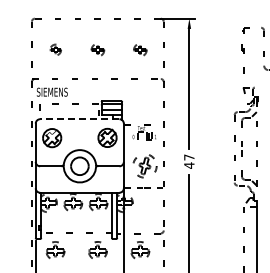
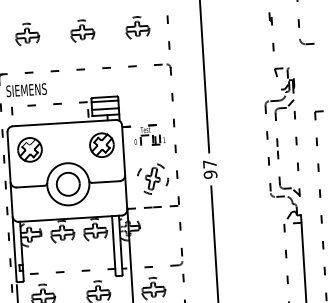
part: (55, 49) -> (27, 34), size x1.67
part: (97, 49) -> (81, 31), size x1.43
part: (140, 49) -> (137, 27), size x1.43
line: (79, 119) -> (64, 123), dashed -> solid
text: (189, 165) -> (210, 174), 47 -> 97

